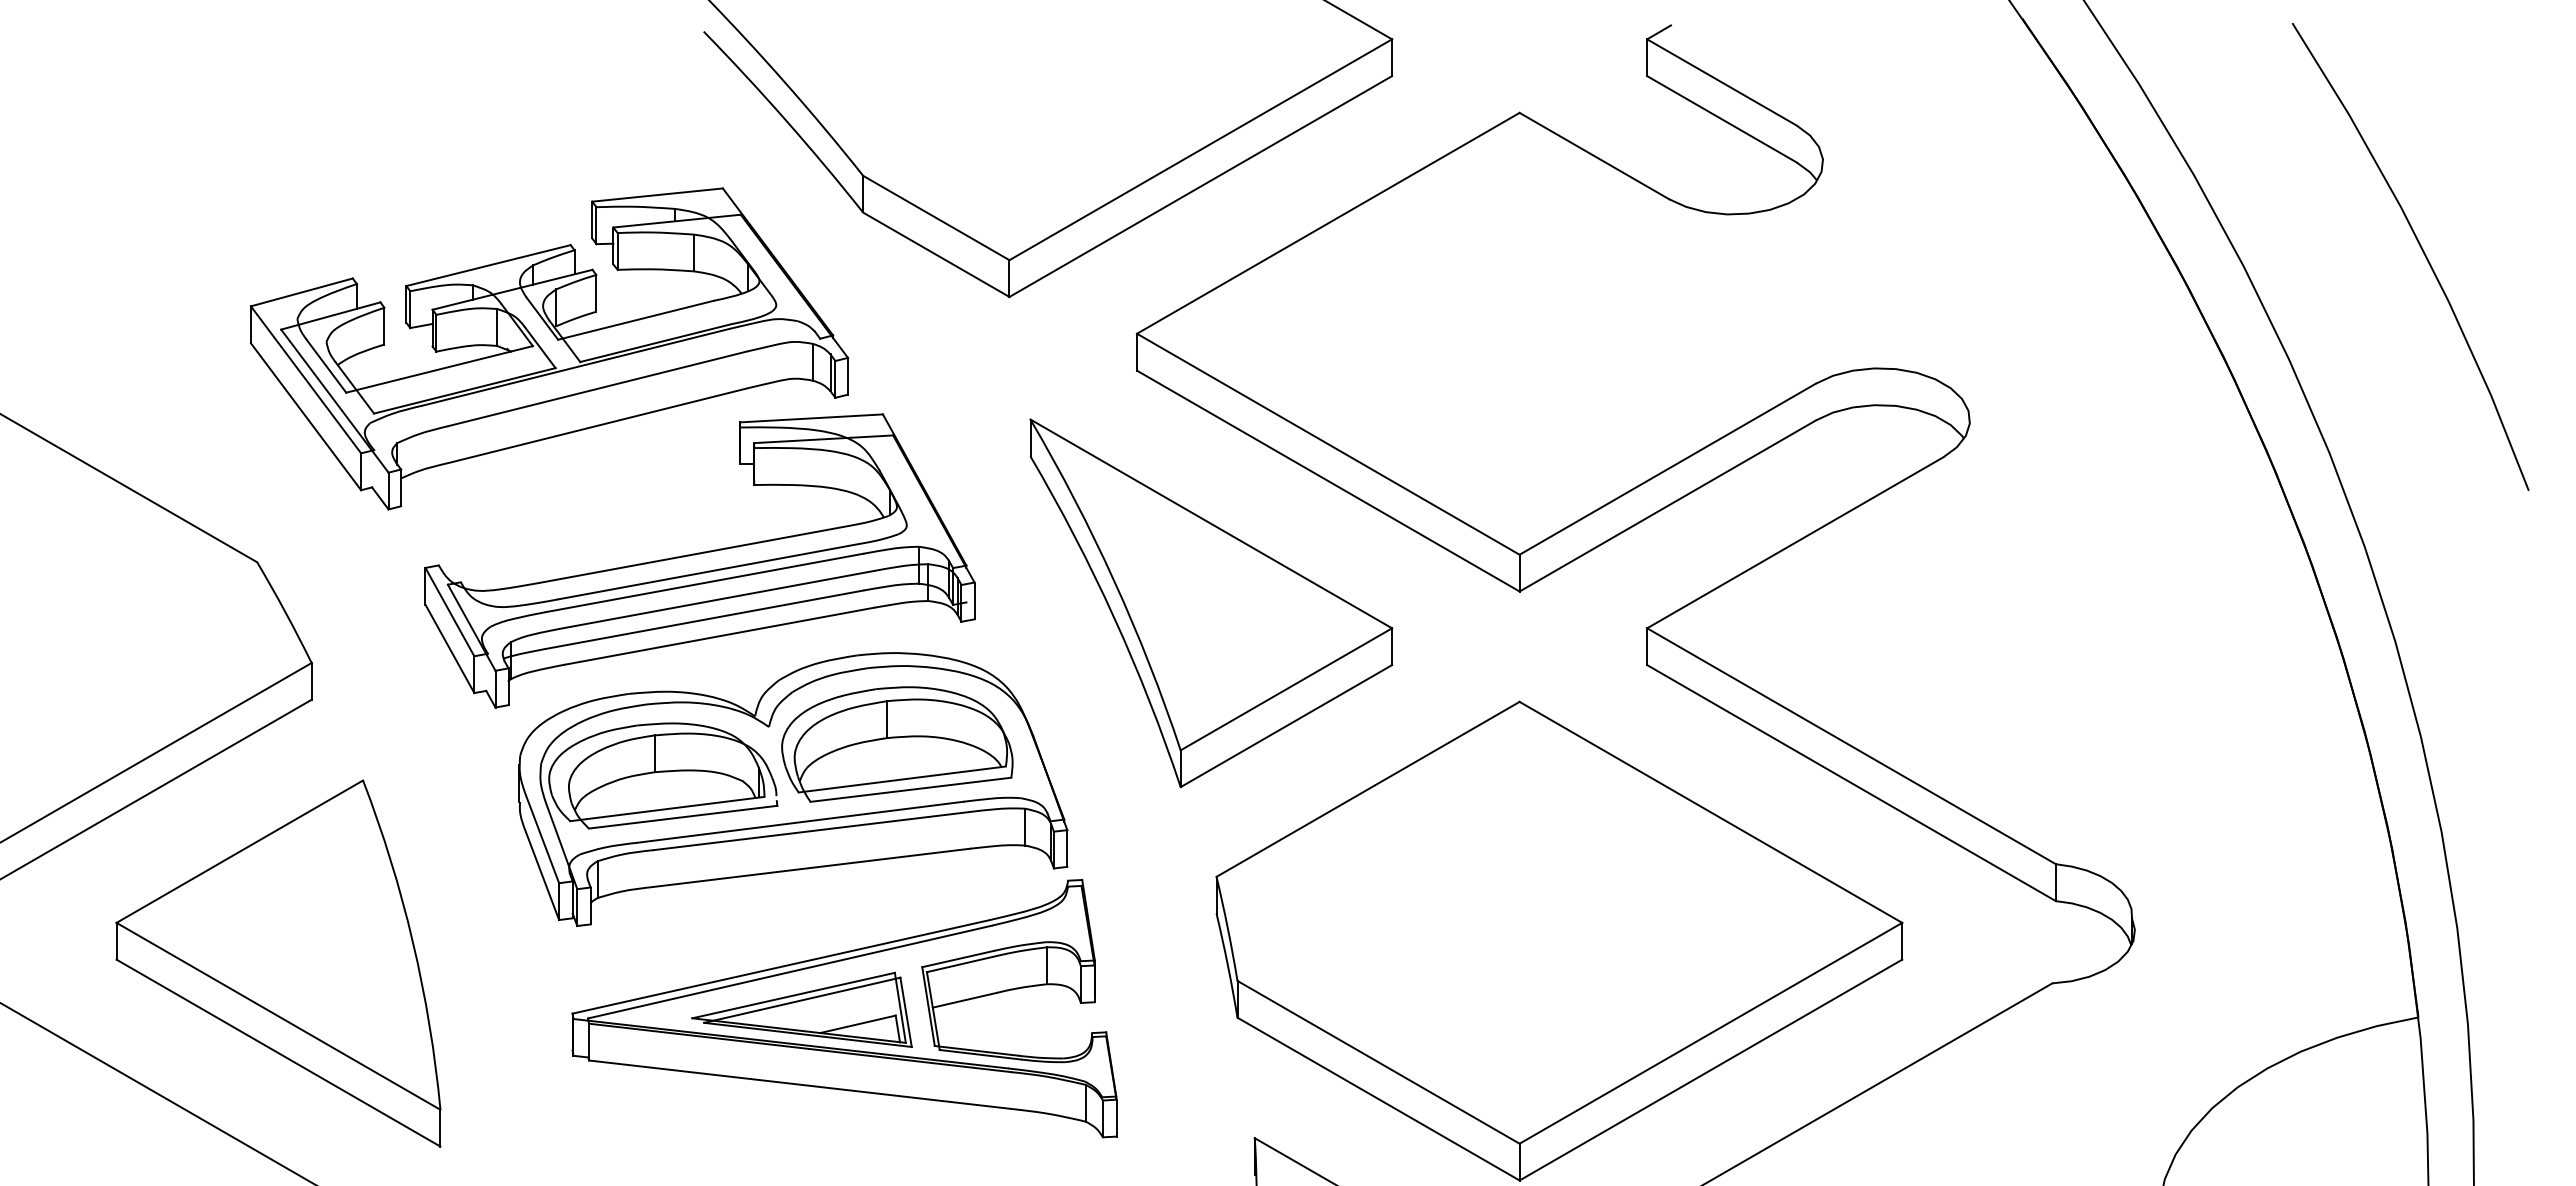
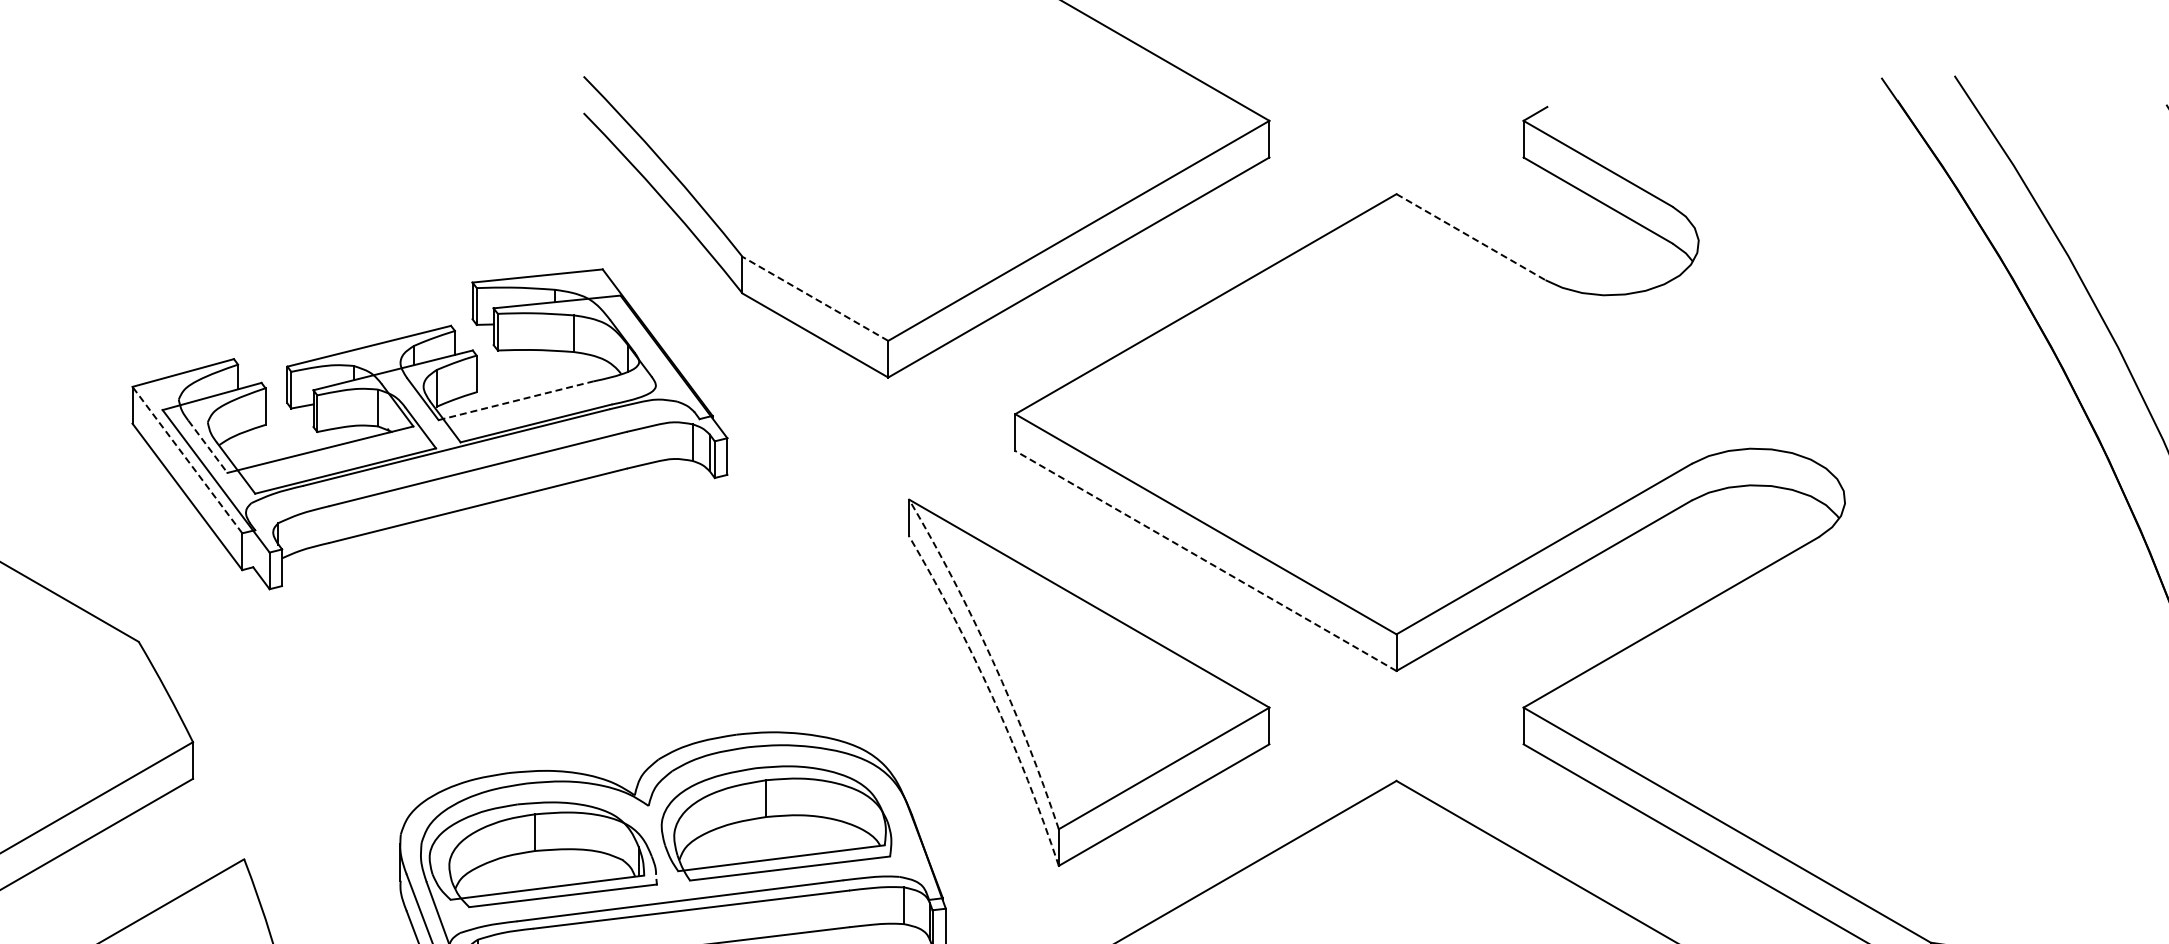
line: (1594, 156) -> (1471, 237), solid -> dashed
line: (936, 217) -> (815, 298), solid -> dashed
line: (636, 320) -> (516, 400), solid -> dashed
line: (326, 366) -> (207, 446), solid -> dashed
line: (306, 379) -> (187, 459), solid -> dashed
line: (1328, 481) -> (1206, 561), solid -> dashed
part: (699, 560) -> (579, 640), removed
arc: (1114, 581) -> (992, 661), solid -> dashed
arc: (1114, 617) -> (992, 696), solid -> dashed

